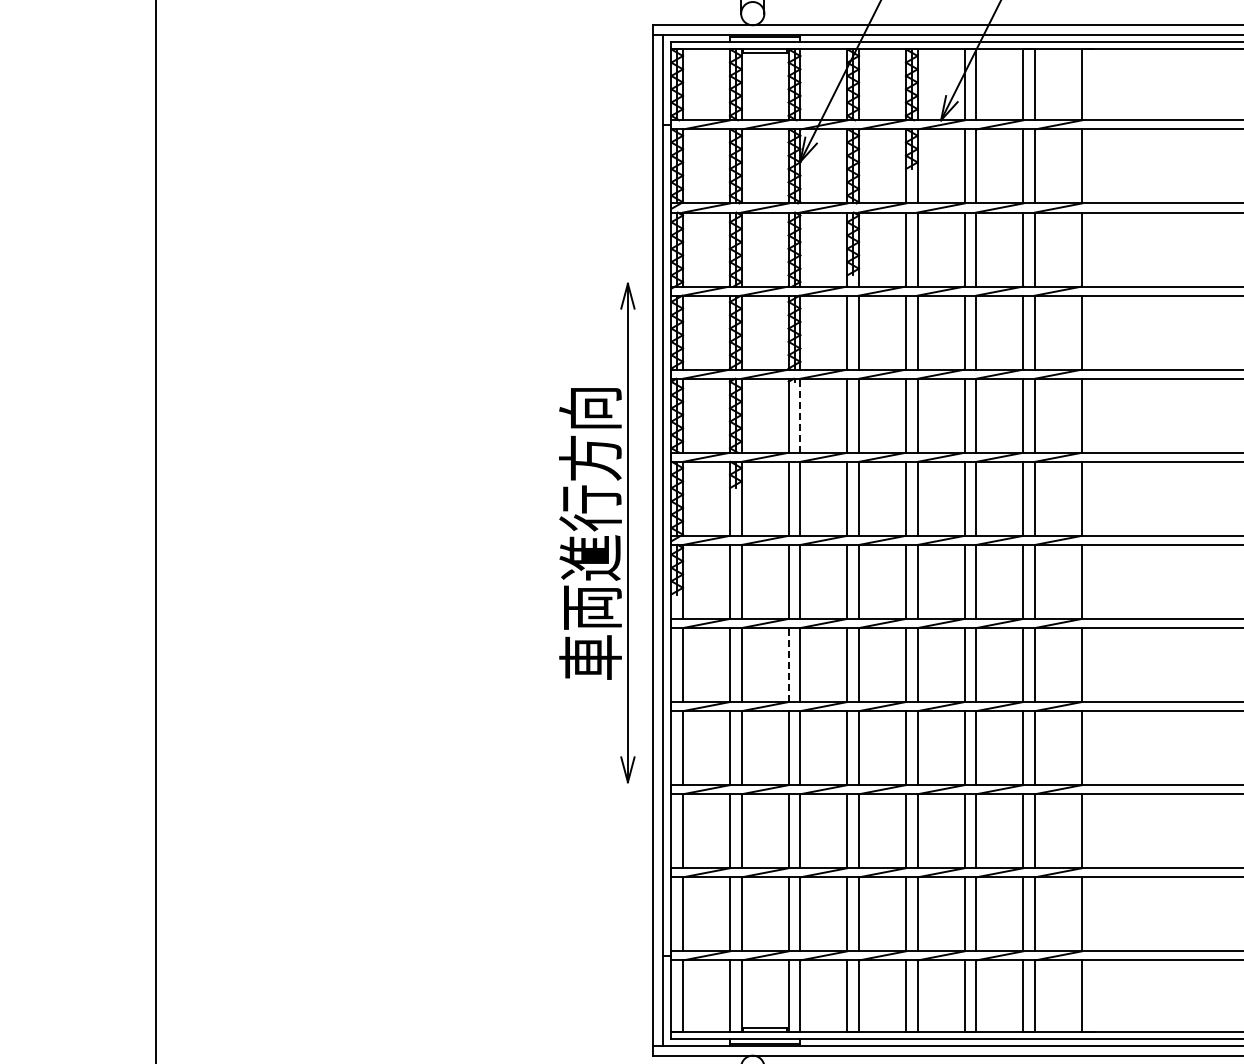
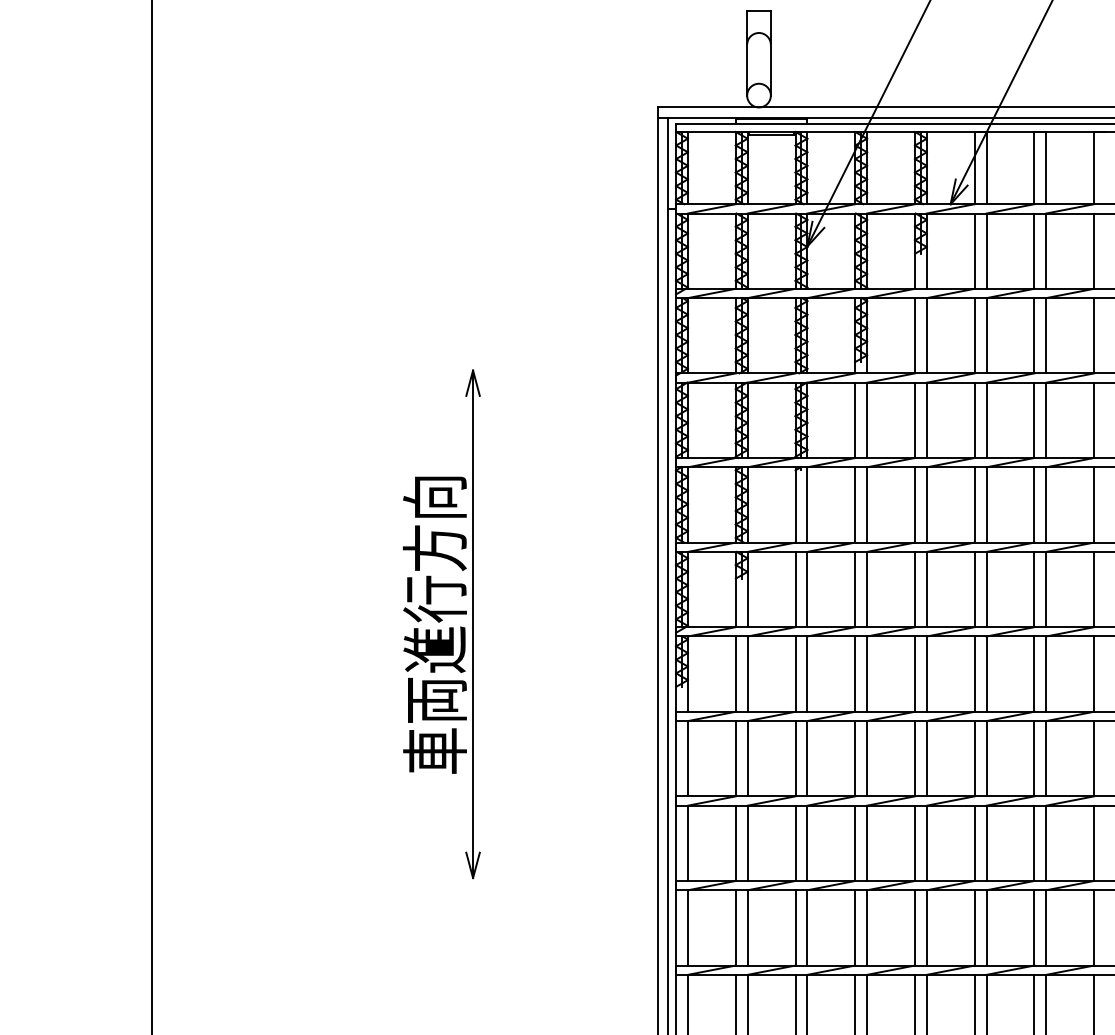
line: (800, 415) -> (807, 504), dashed -> solid
part: (597, 532) -> (442, 623), moved
line: (788, 665) -> (795, 759), dashed -> solid

